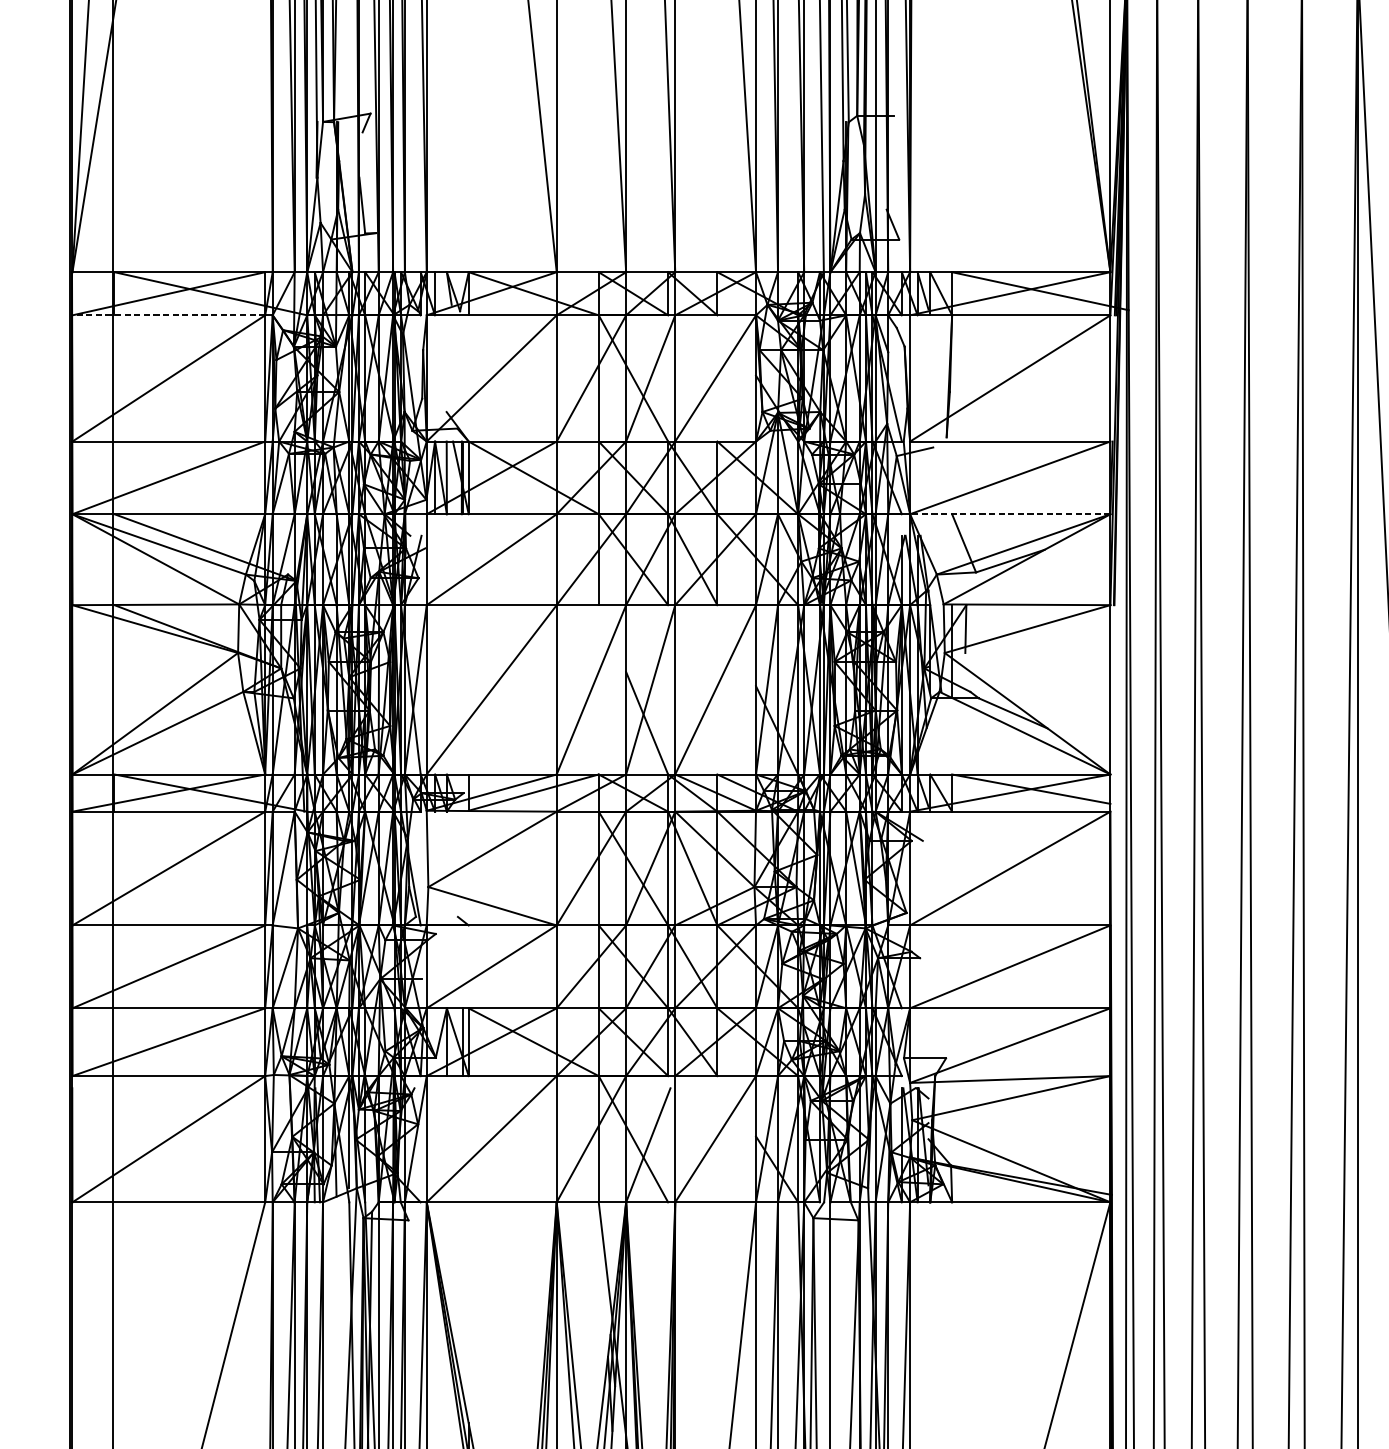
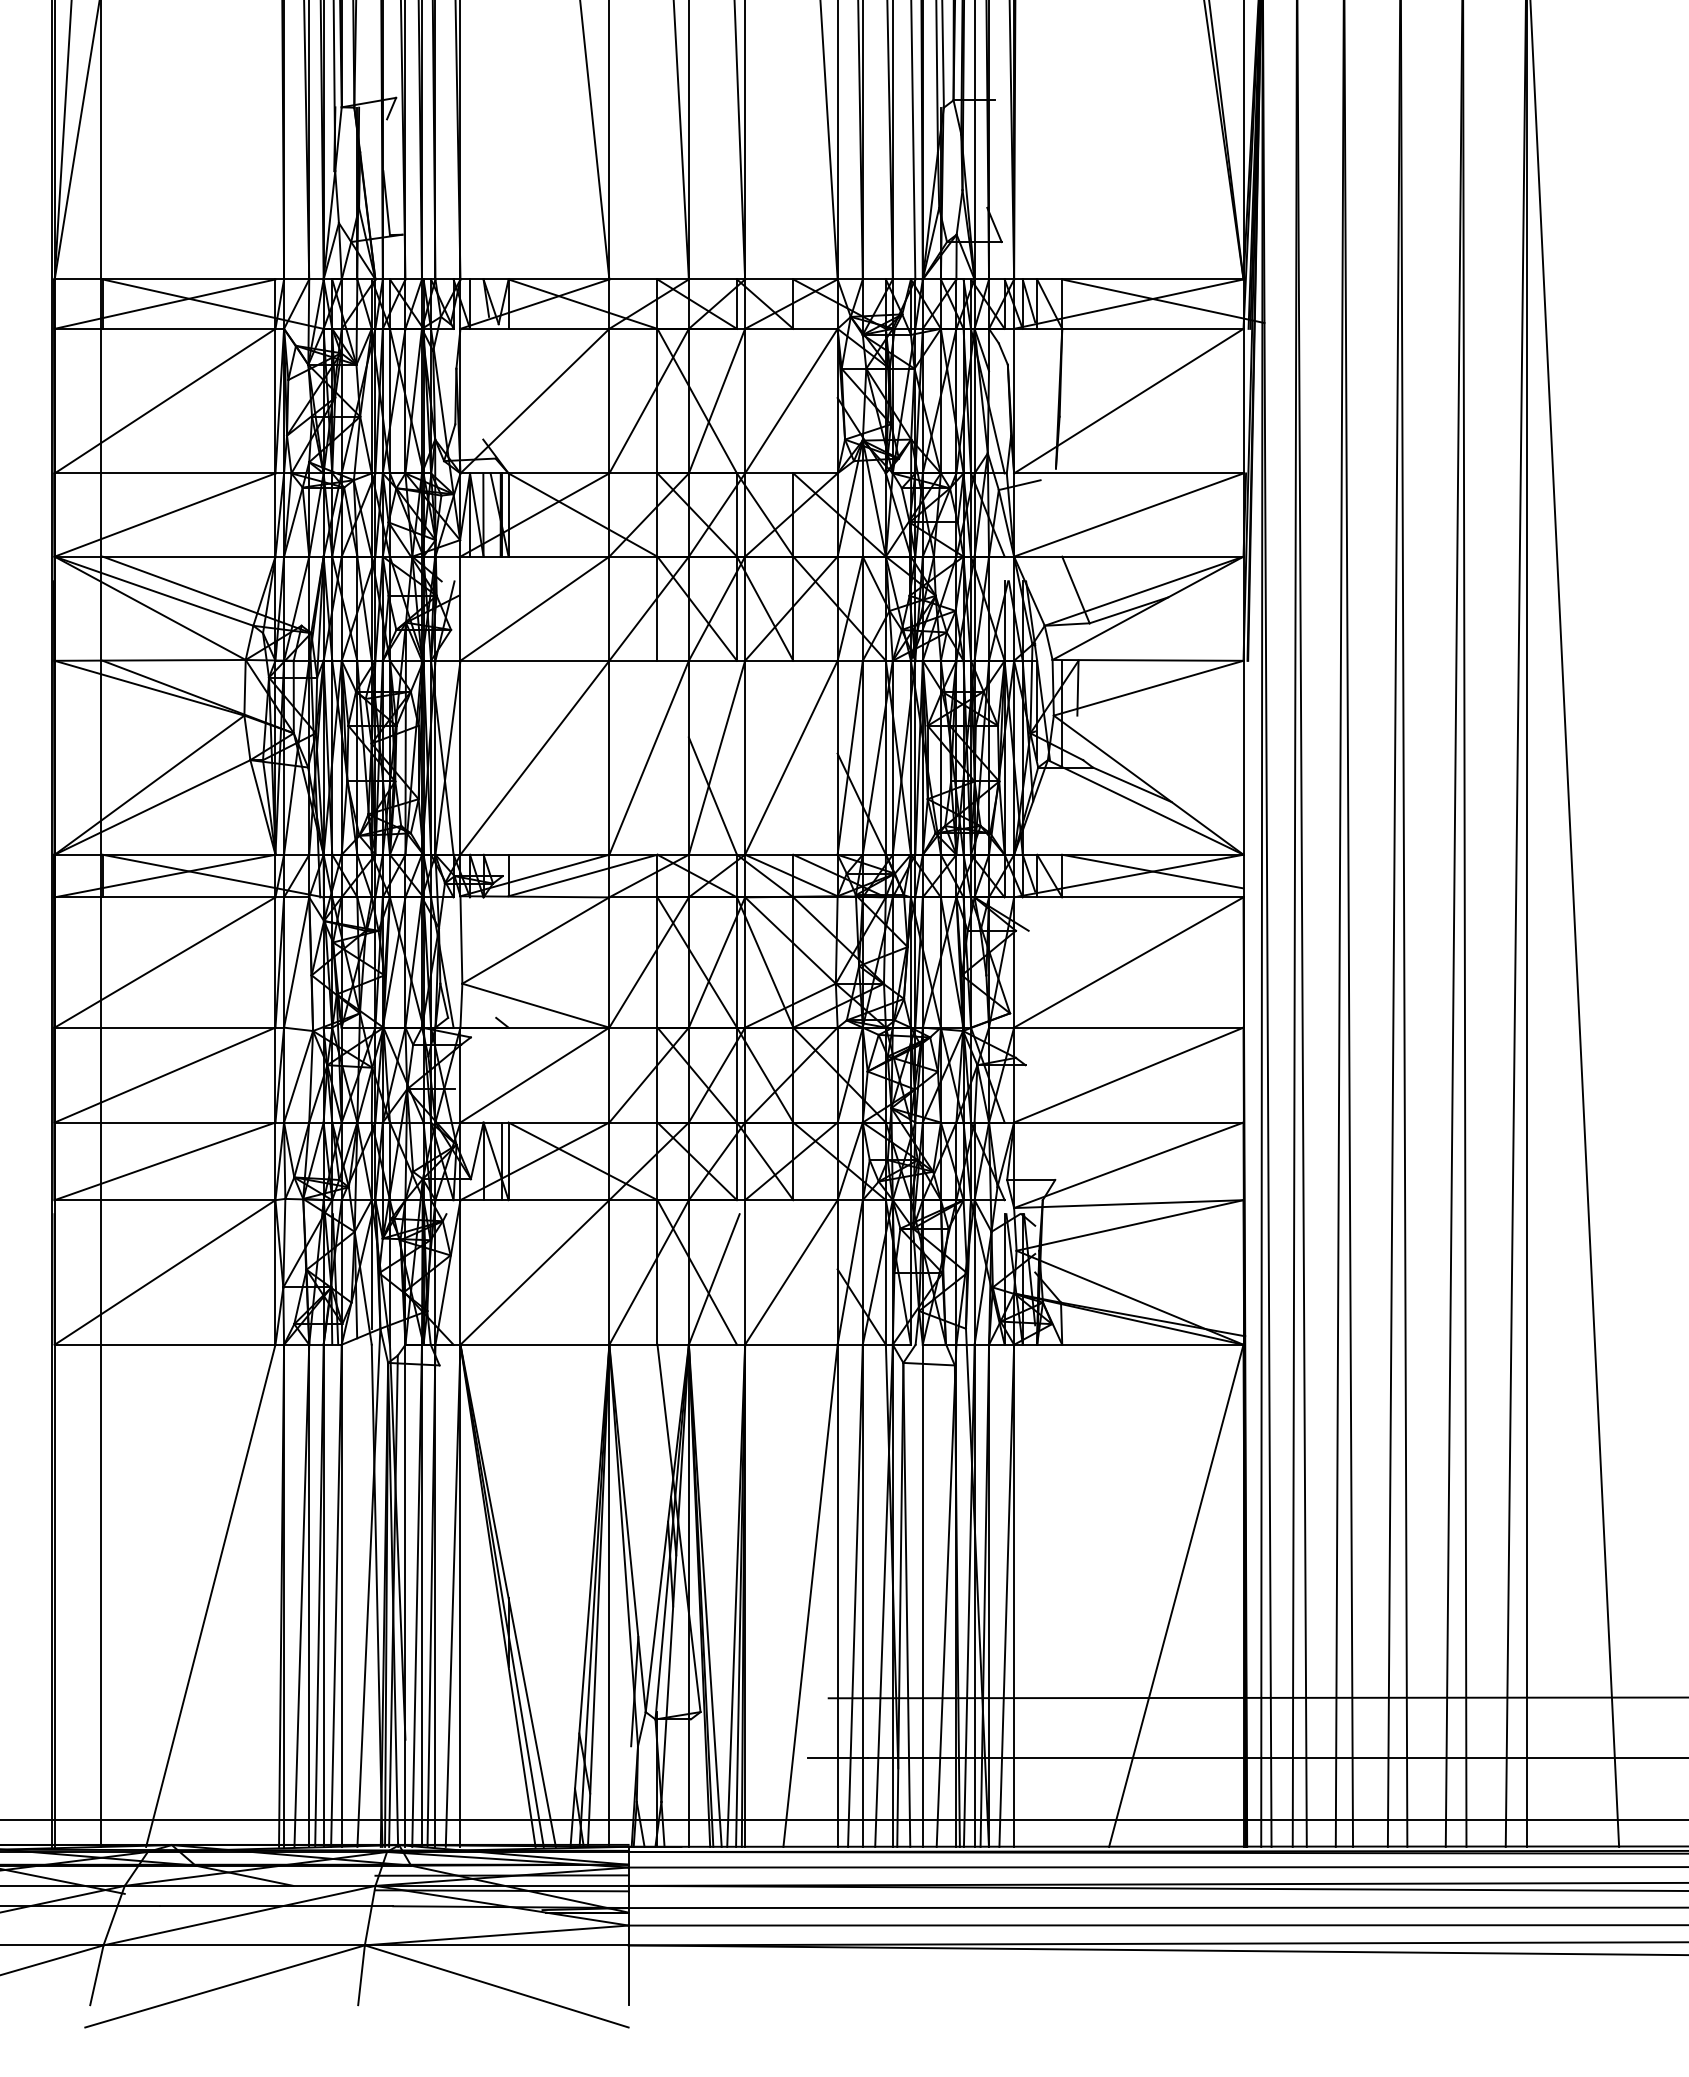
line: (168, 315) -> (164, 328), dashed -> solid
line: (1009, 514) -> (1128, 556), dashed -> solid

